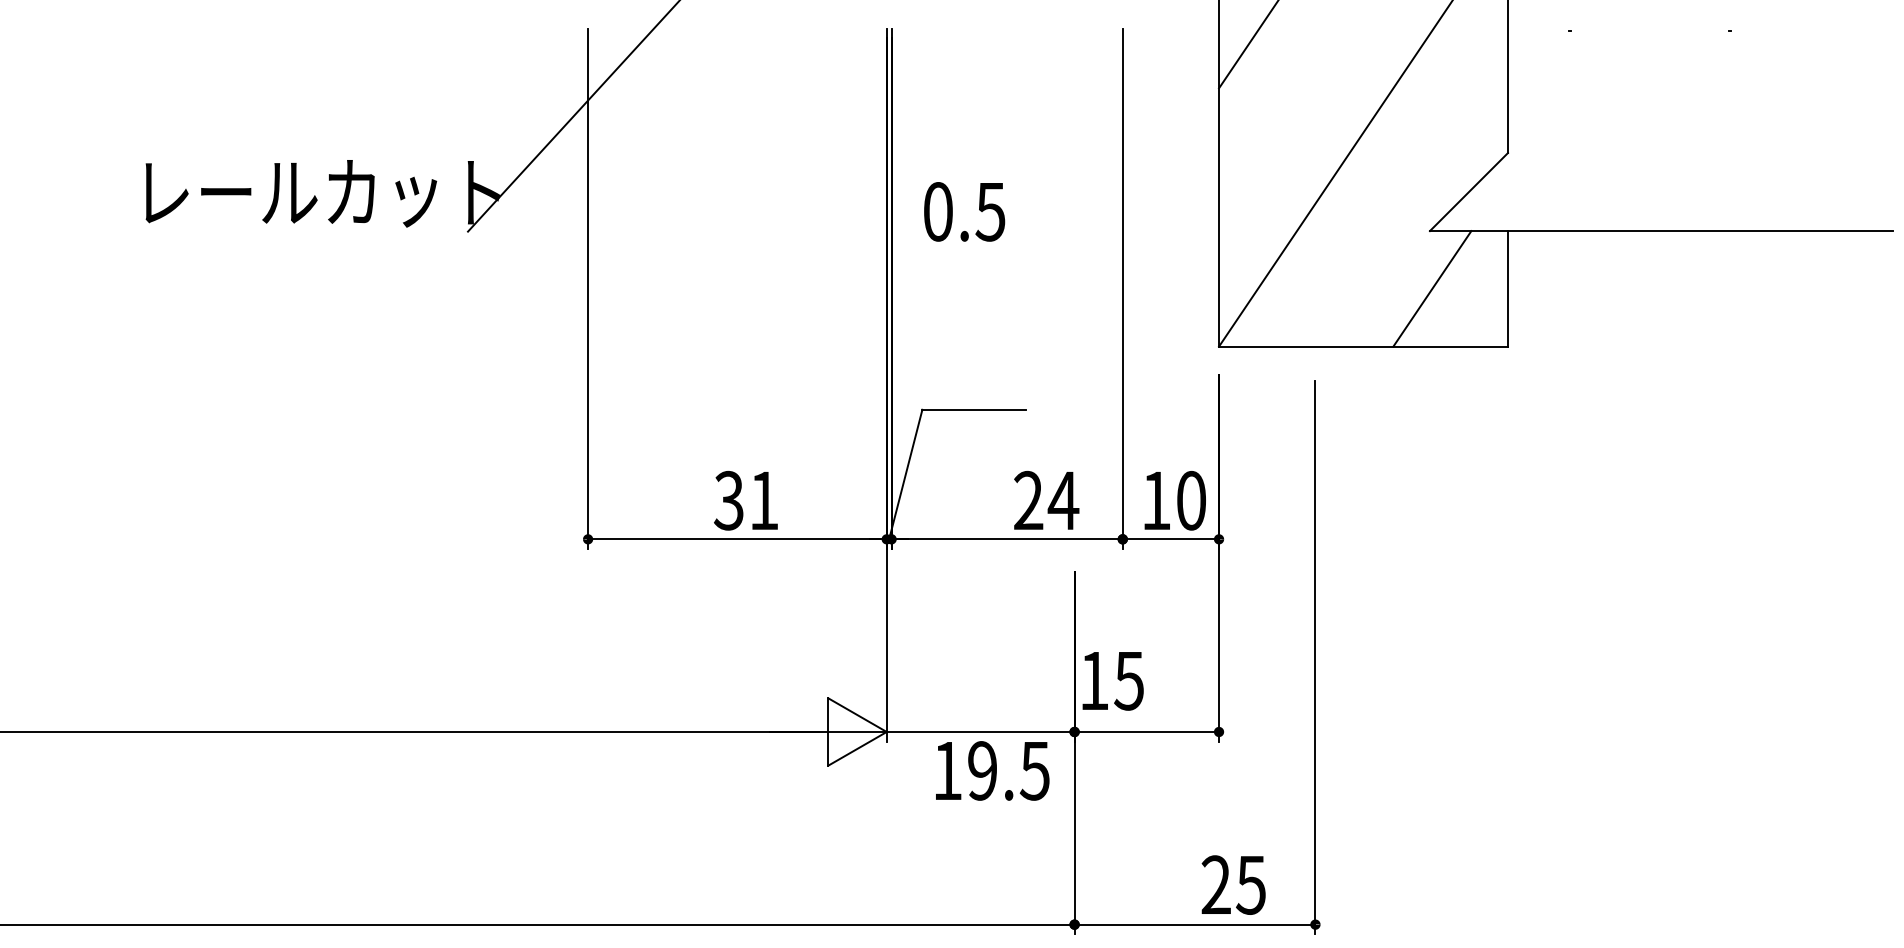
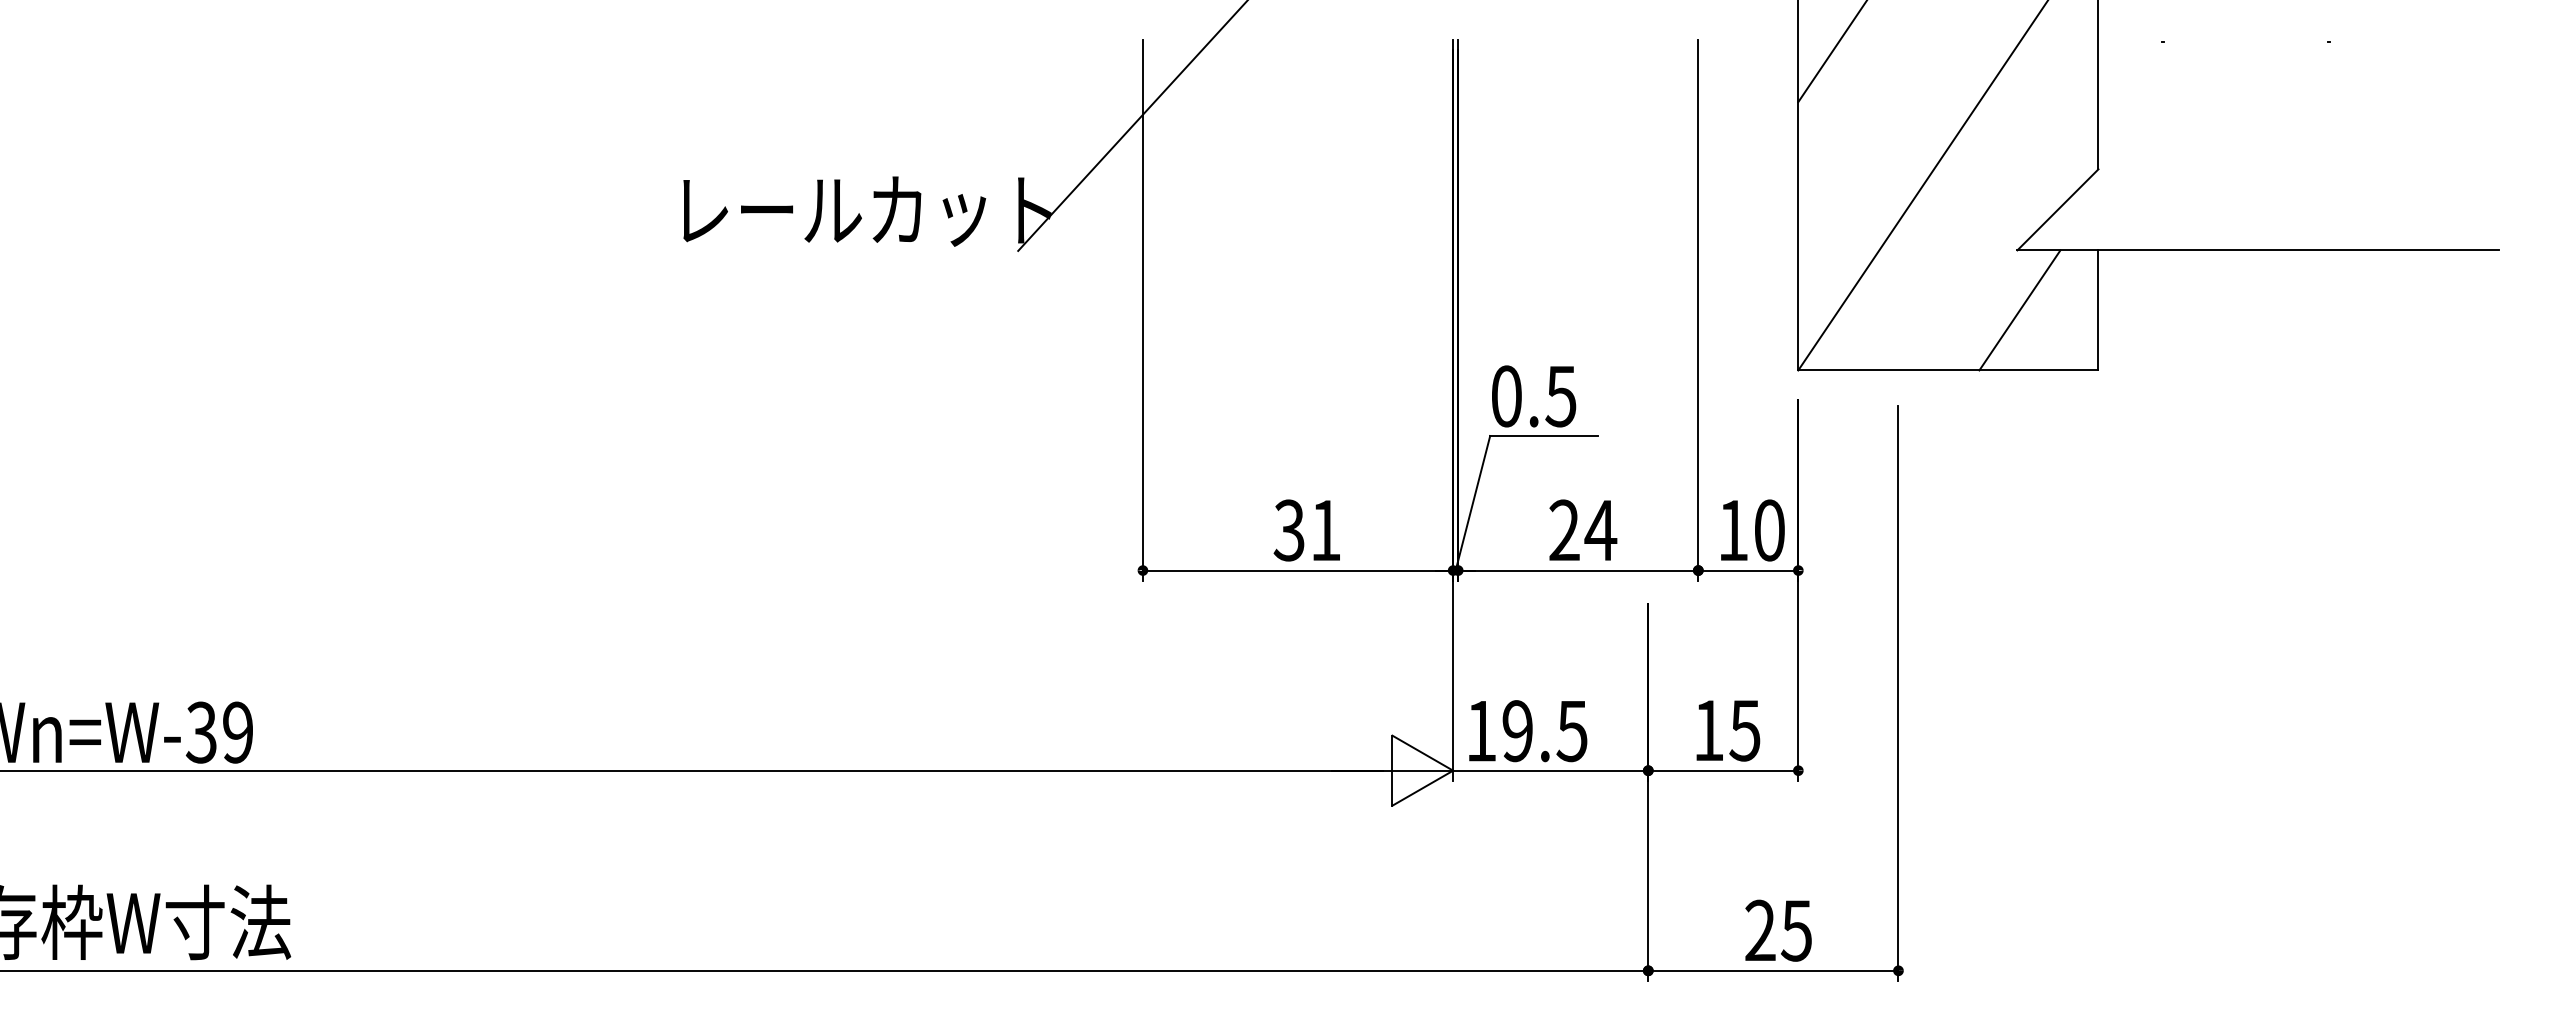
text: (965, 211) -> (1534, 396), moved
text: (1046, 499) -> (1583, 529), moved
text: (1113, 680) -> (1728, 730), moved
text: (992, 771) -> (1528, 731), moved
text: (1233, 884) -> (1778, 930), moved

